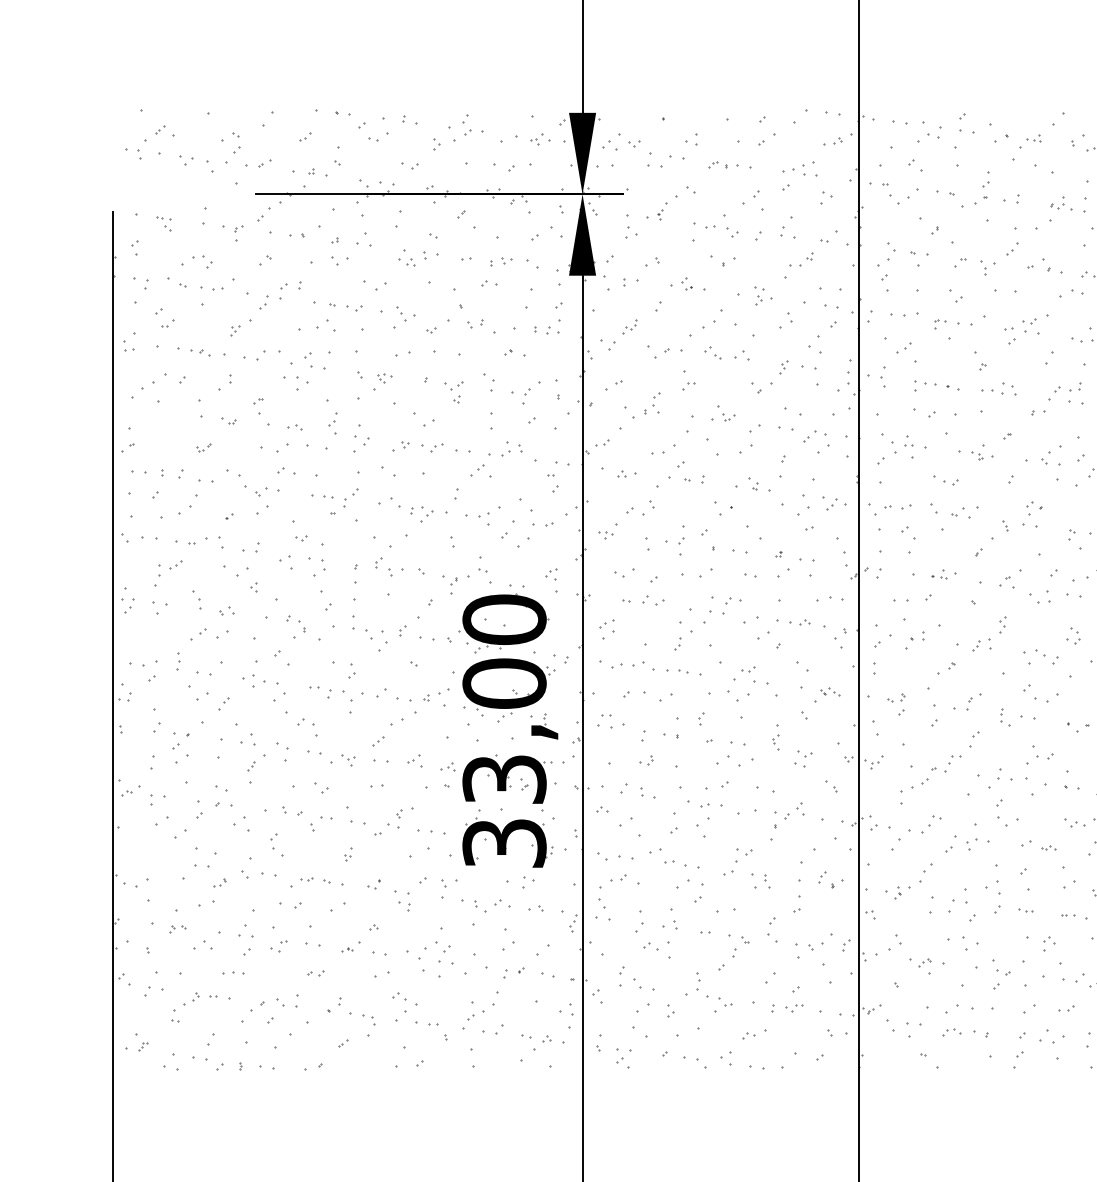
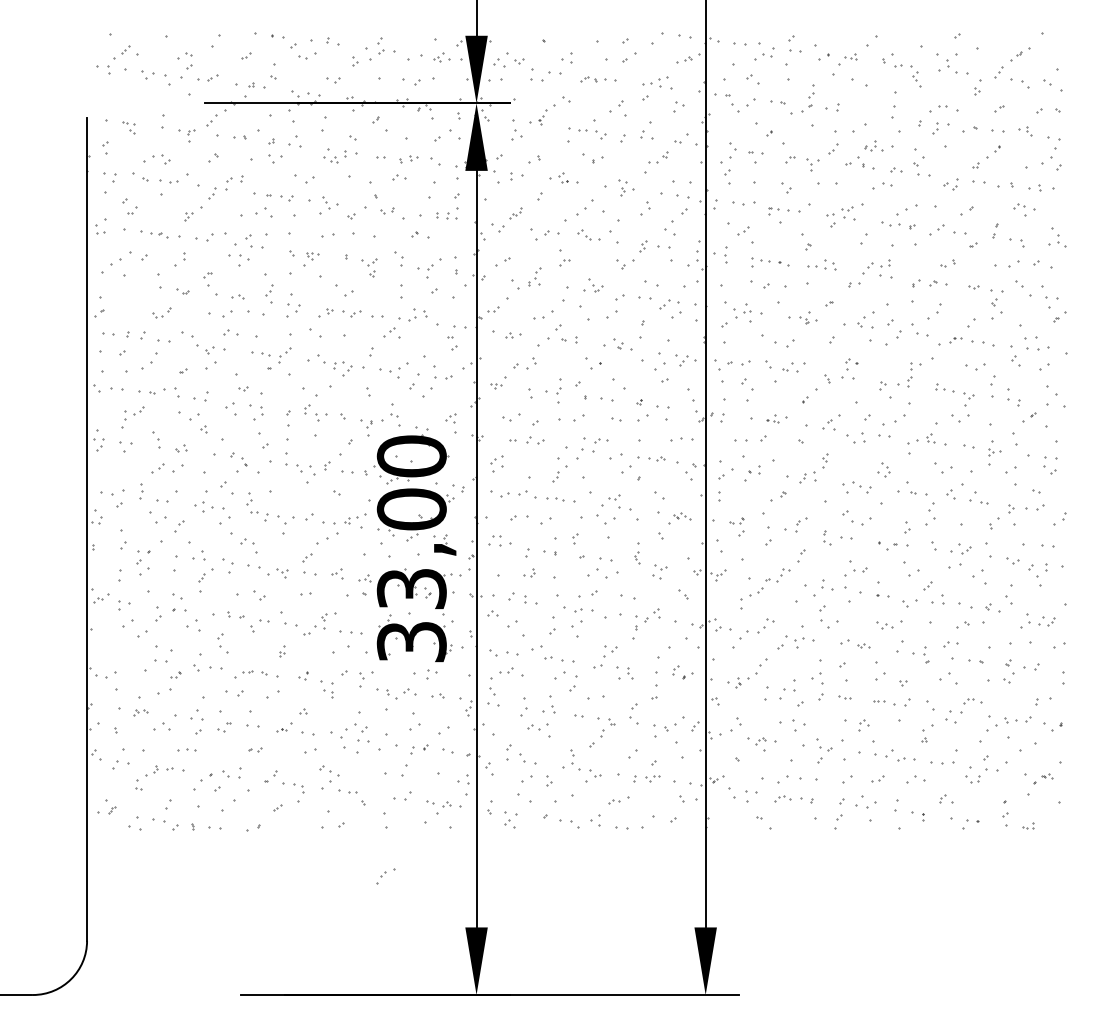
part: (1060, 202) -> (873, 145), moved
part: (741, 355) -> (608, 237), size x1.6
part: (204, 447) -> (162, 313), size x1.6
part: (946, 480) -> (778, 340), size x1.6
part: (352, 670) -> (249, 498), moved
part: (472, 1020) -> (385, 876), moved

